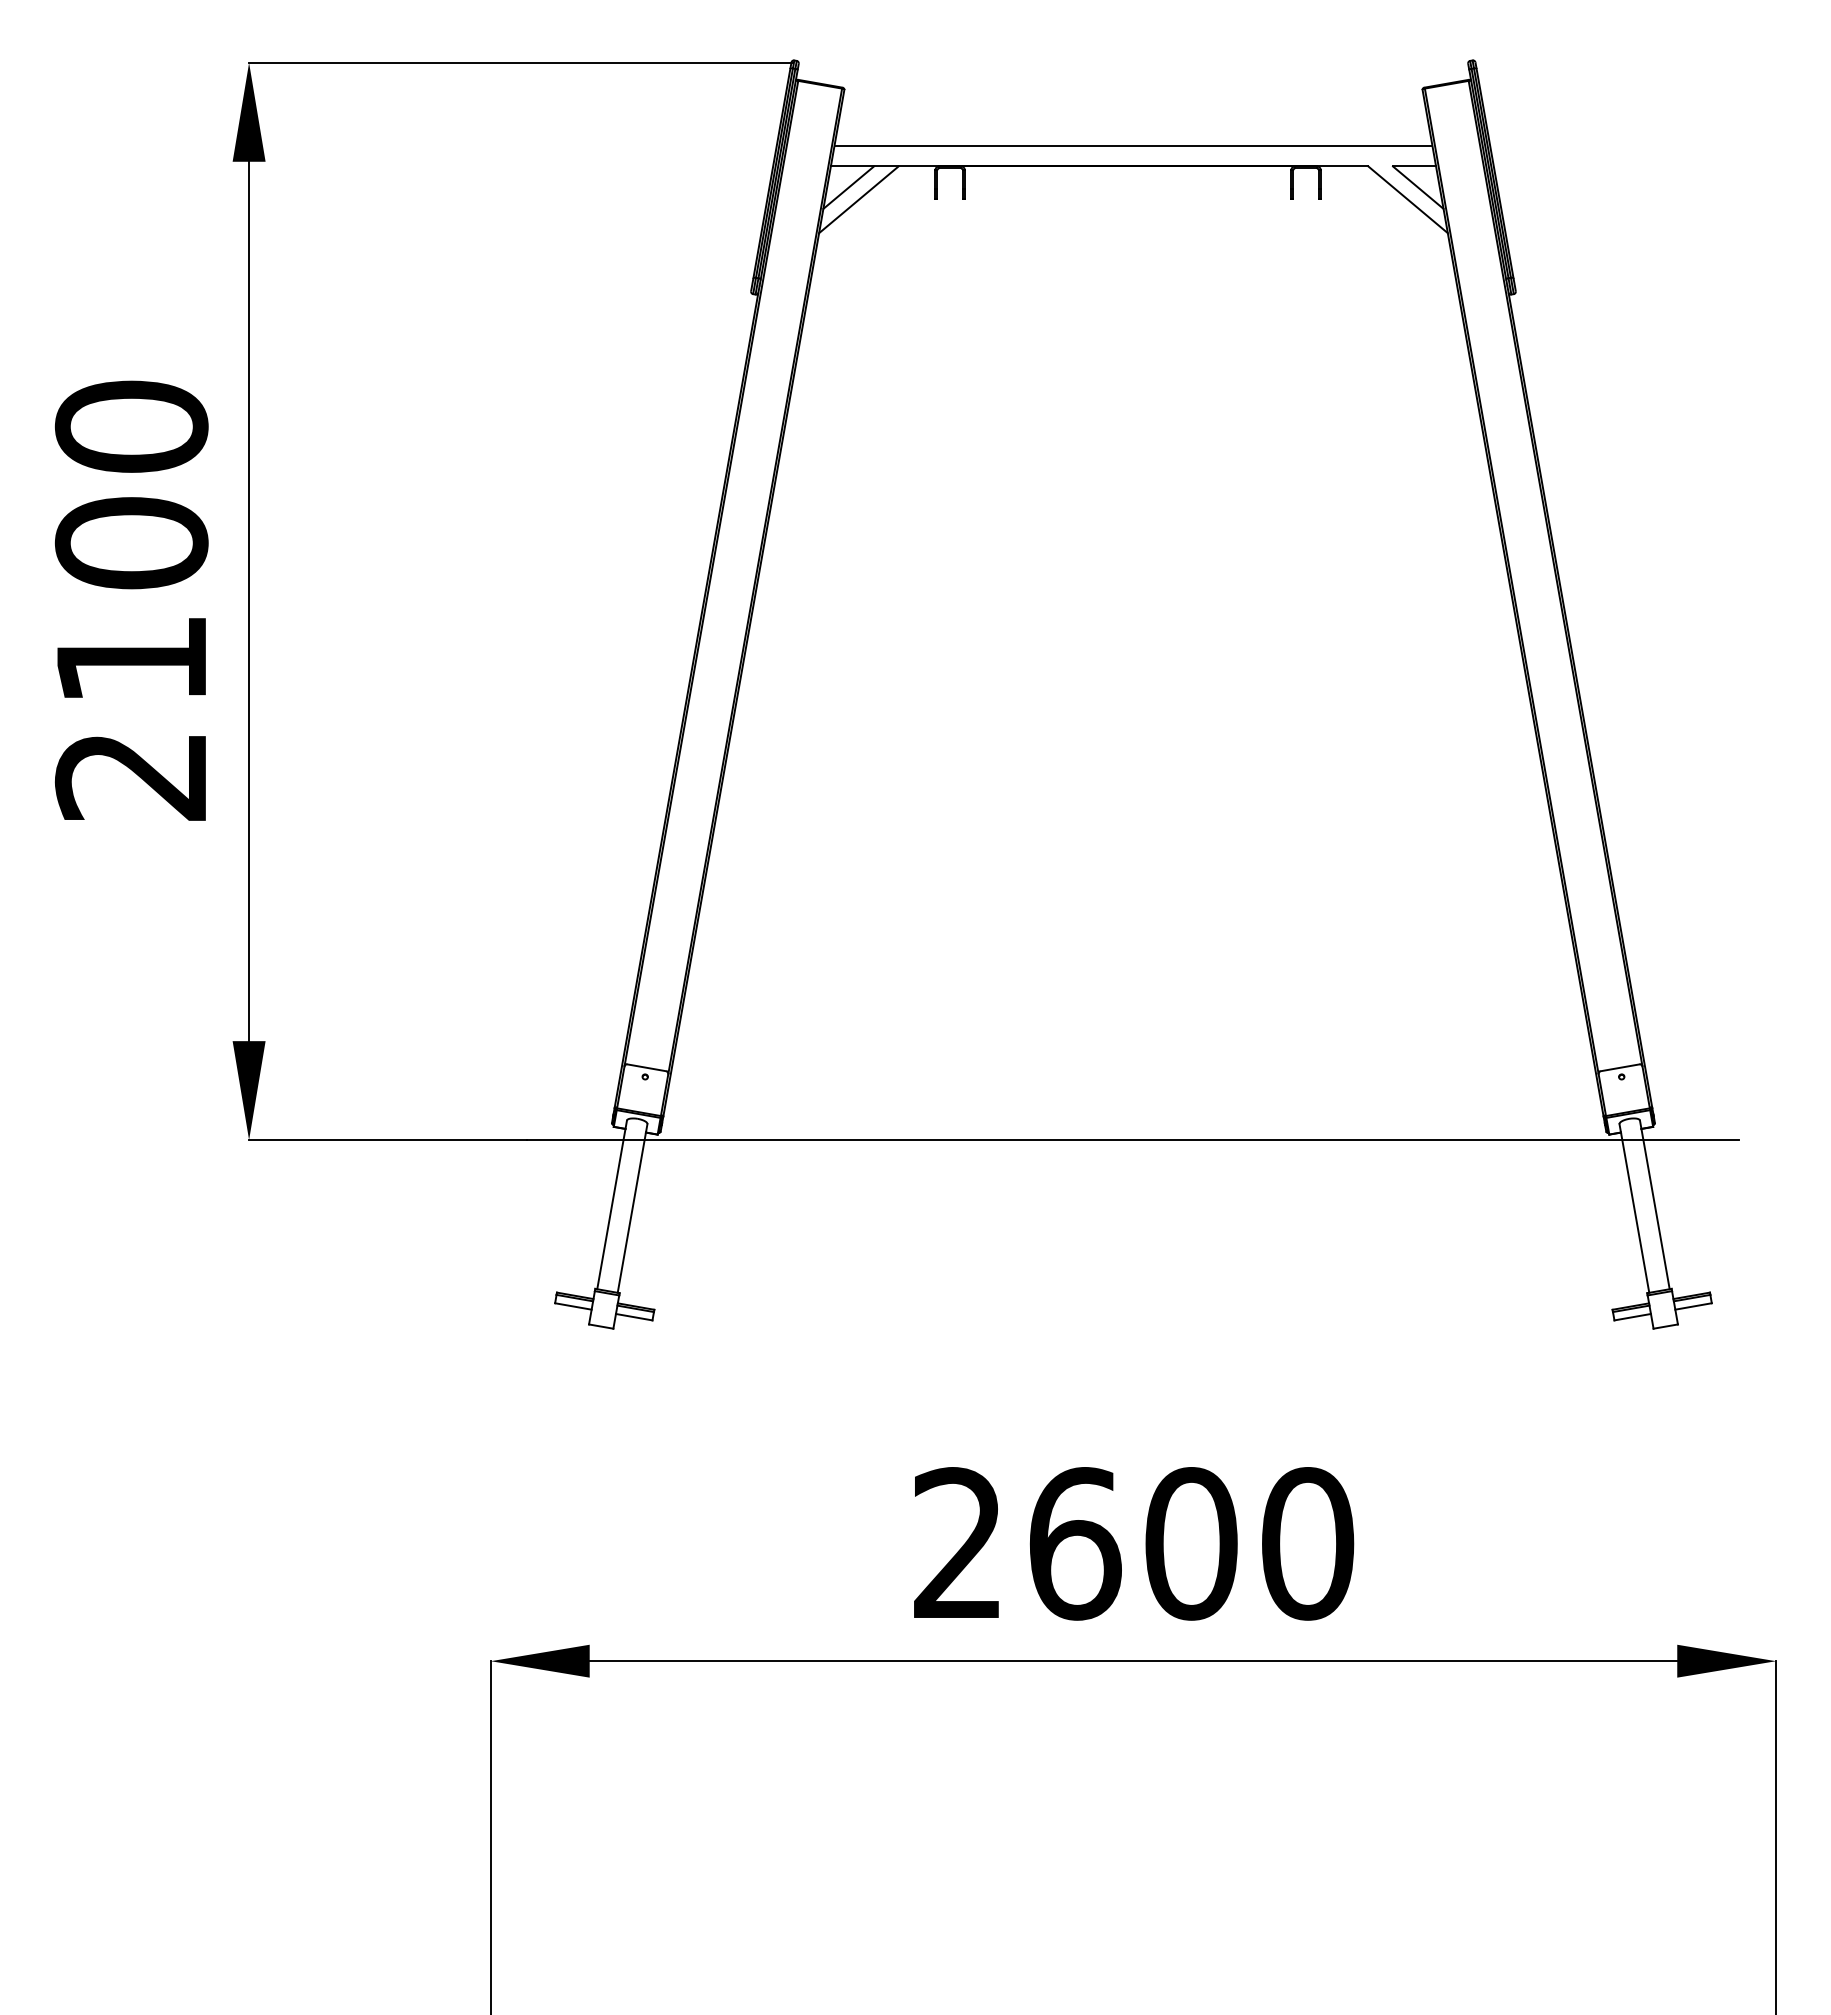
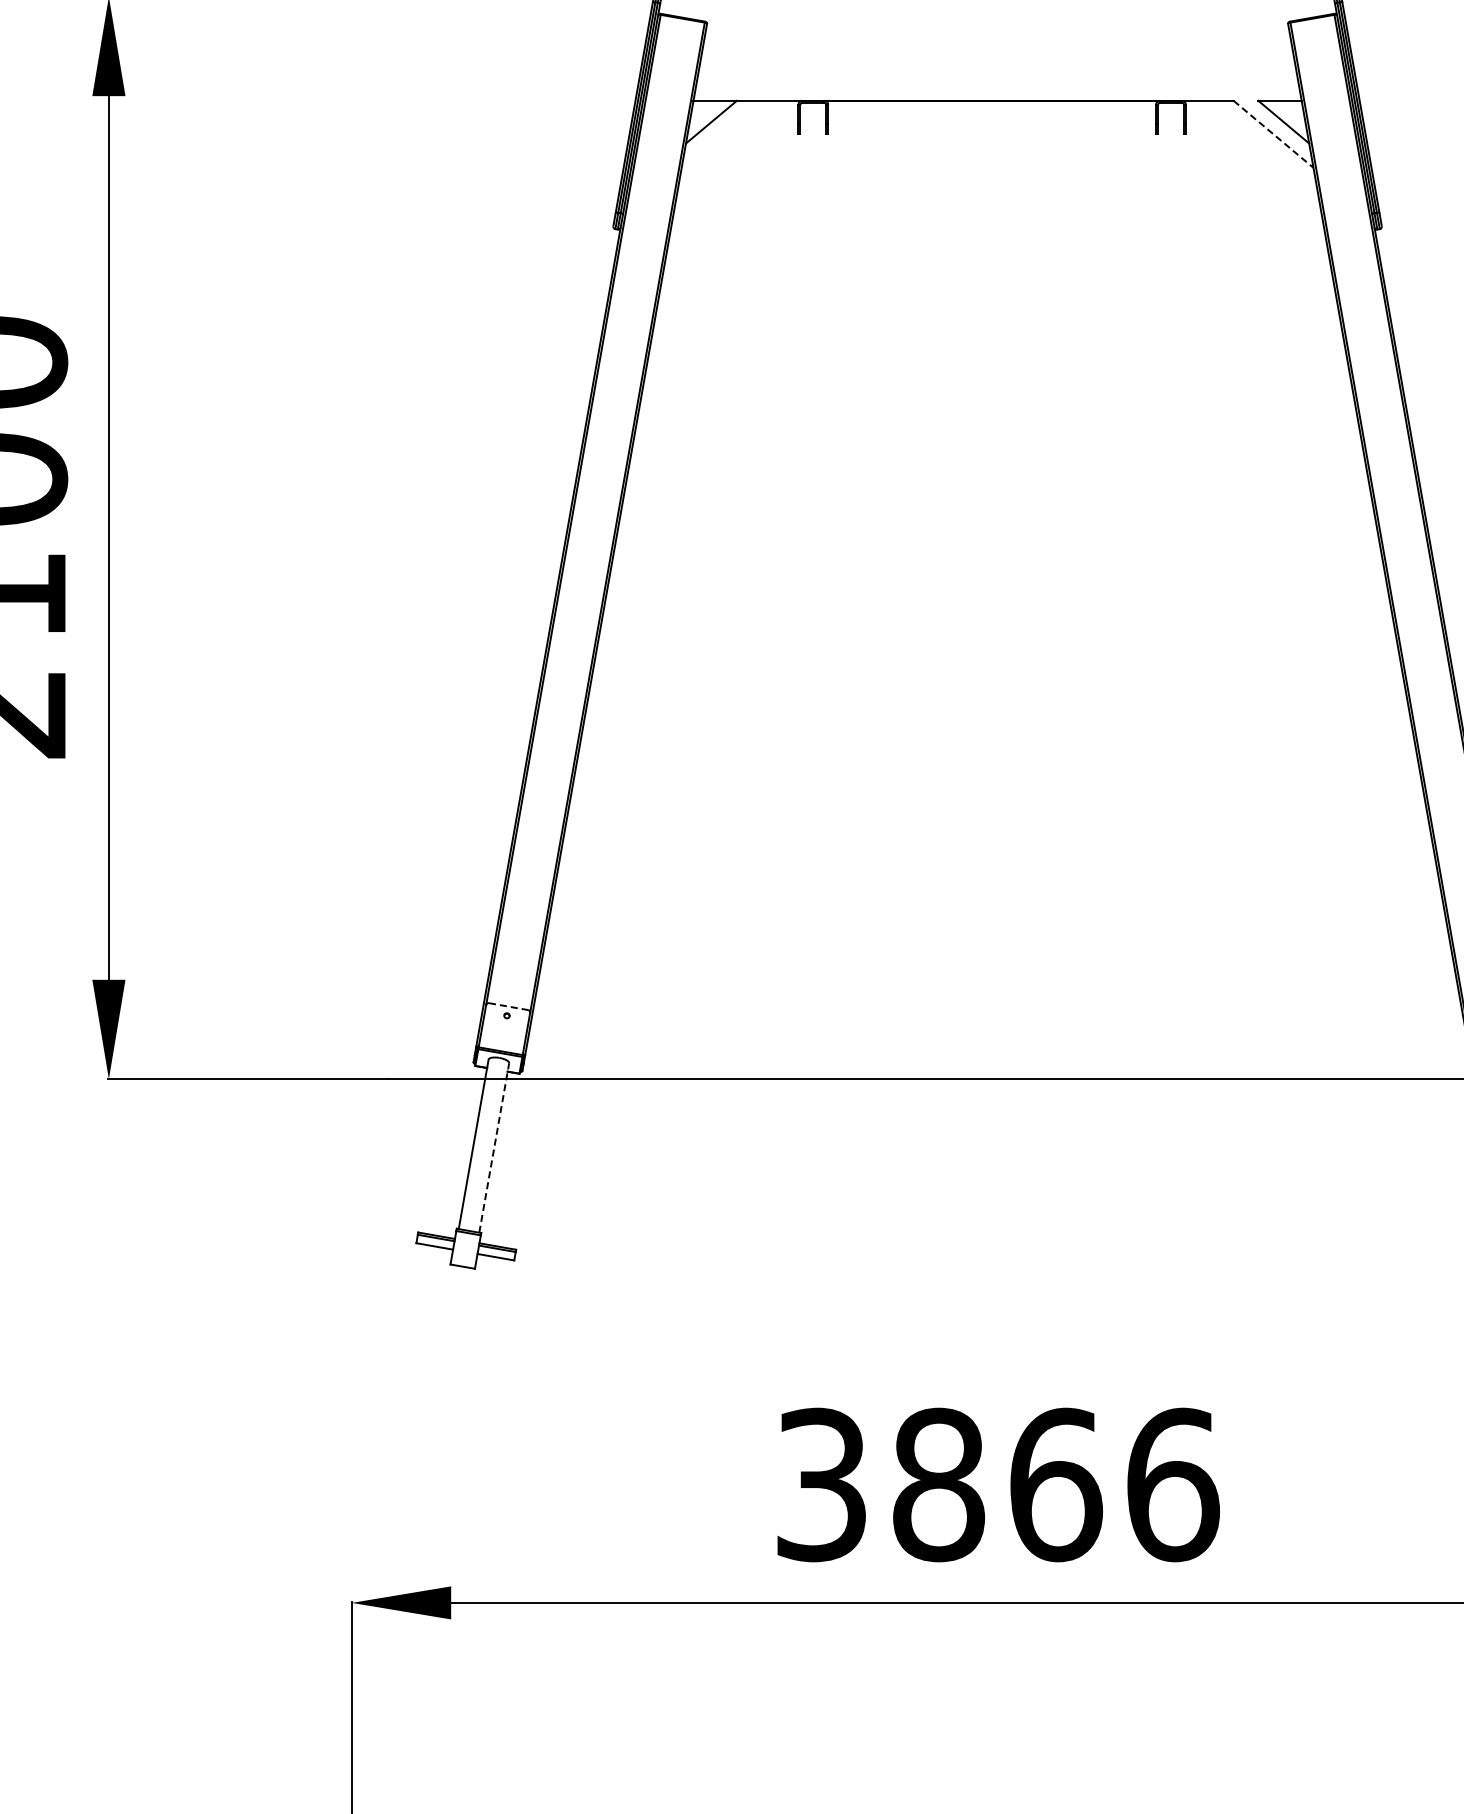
line: (1133, 145) -> (997, 79), removed
line: (858, 199) -> (721, 134), removed
line: (1408, 199) -> (1273, 134), solid -> dashed
line: (646, 1067) -> (508, 1006), solid -> dashed
line: (632, 1208) -> (494, 1147), solid -> dashed
text: (1134, 1543) -> (998, 1484), 2600 -> 3866

